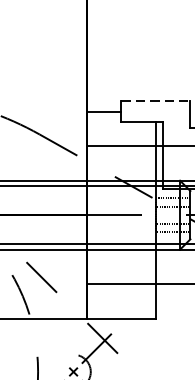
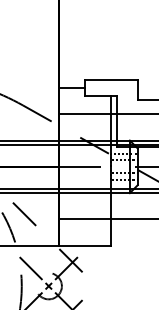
line: (155, 101) -> (111, 80), dashed -> solid
line: (49, 348) -> (30, 268), added

